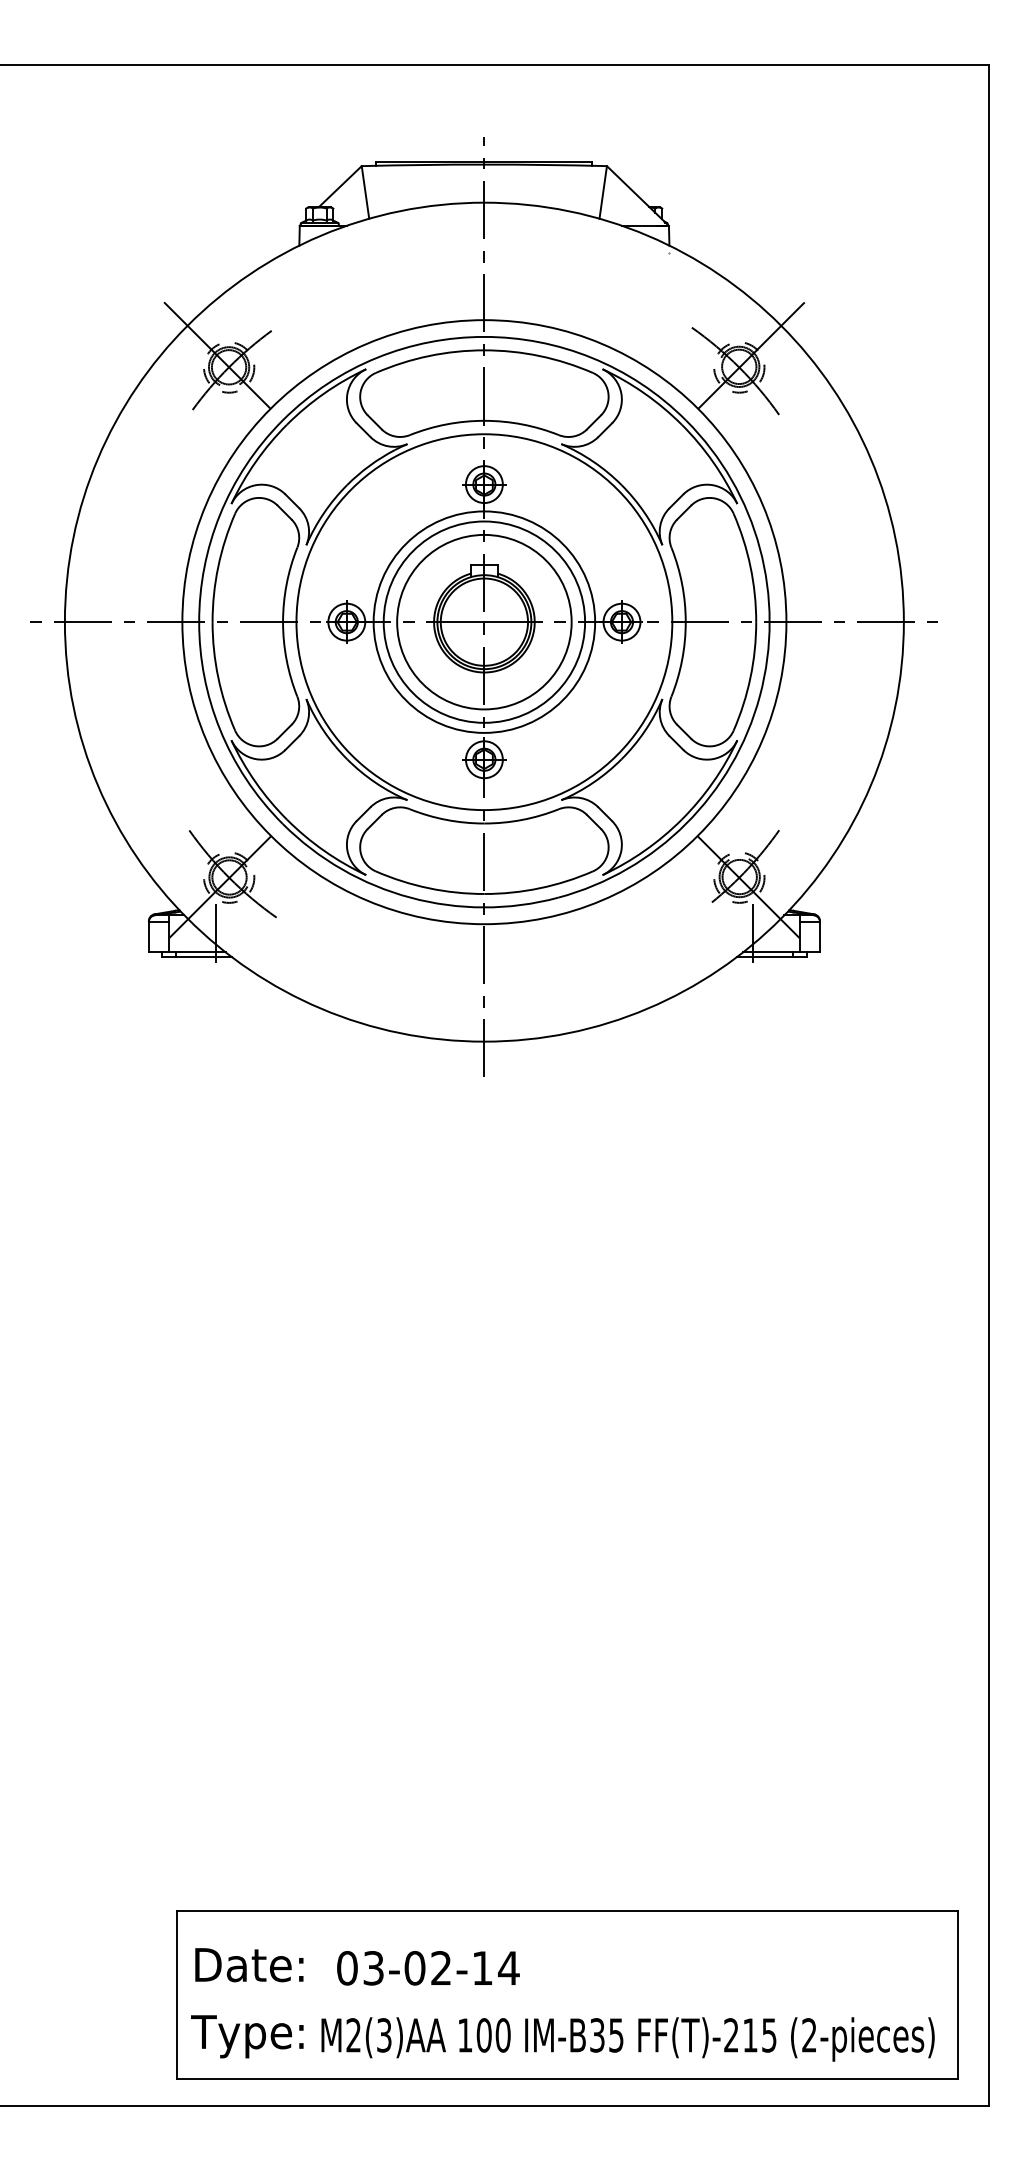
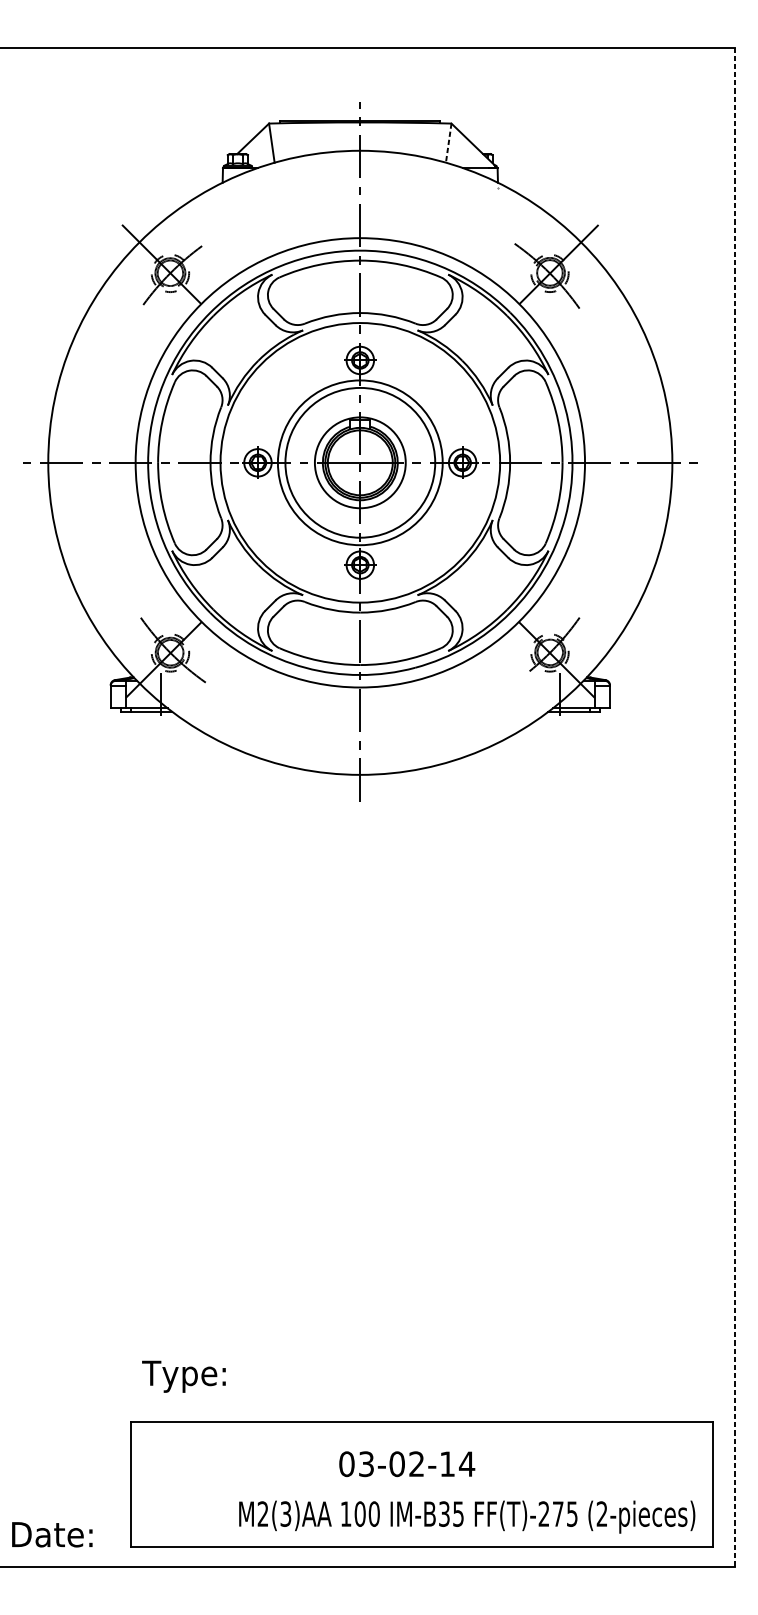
line: (603, 192) -> (448, 143), solid -> dashed
circle: (484, 621) -> (360, 462), size x0.7
line: (988, 1085) -> (735, 807), solid -> dashed
text: (249, 1965) -> (52, 1535), moved
text: (428, 1968) -> (407, 1464), moved
text: (750, 2035) -> (558, 1514), FF(T)-215 -> FF(T)-275
text: (247, 2036) -> (184, 1376), moved

